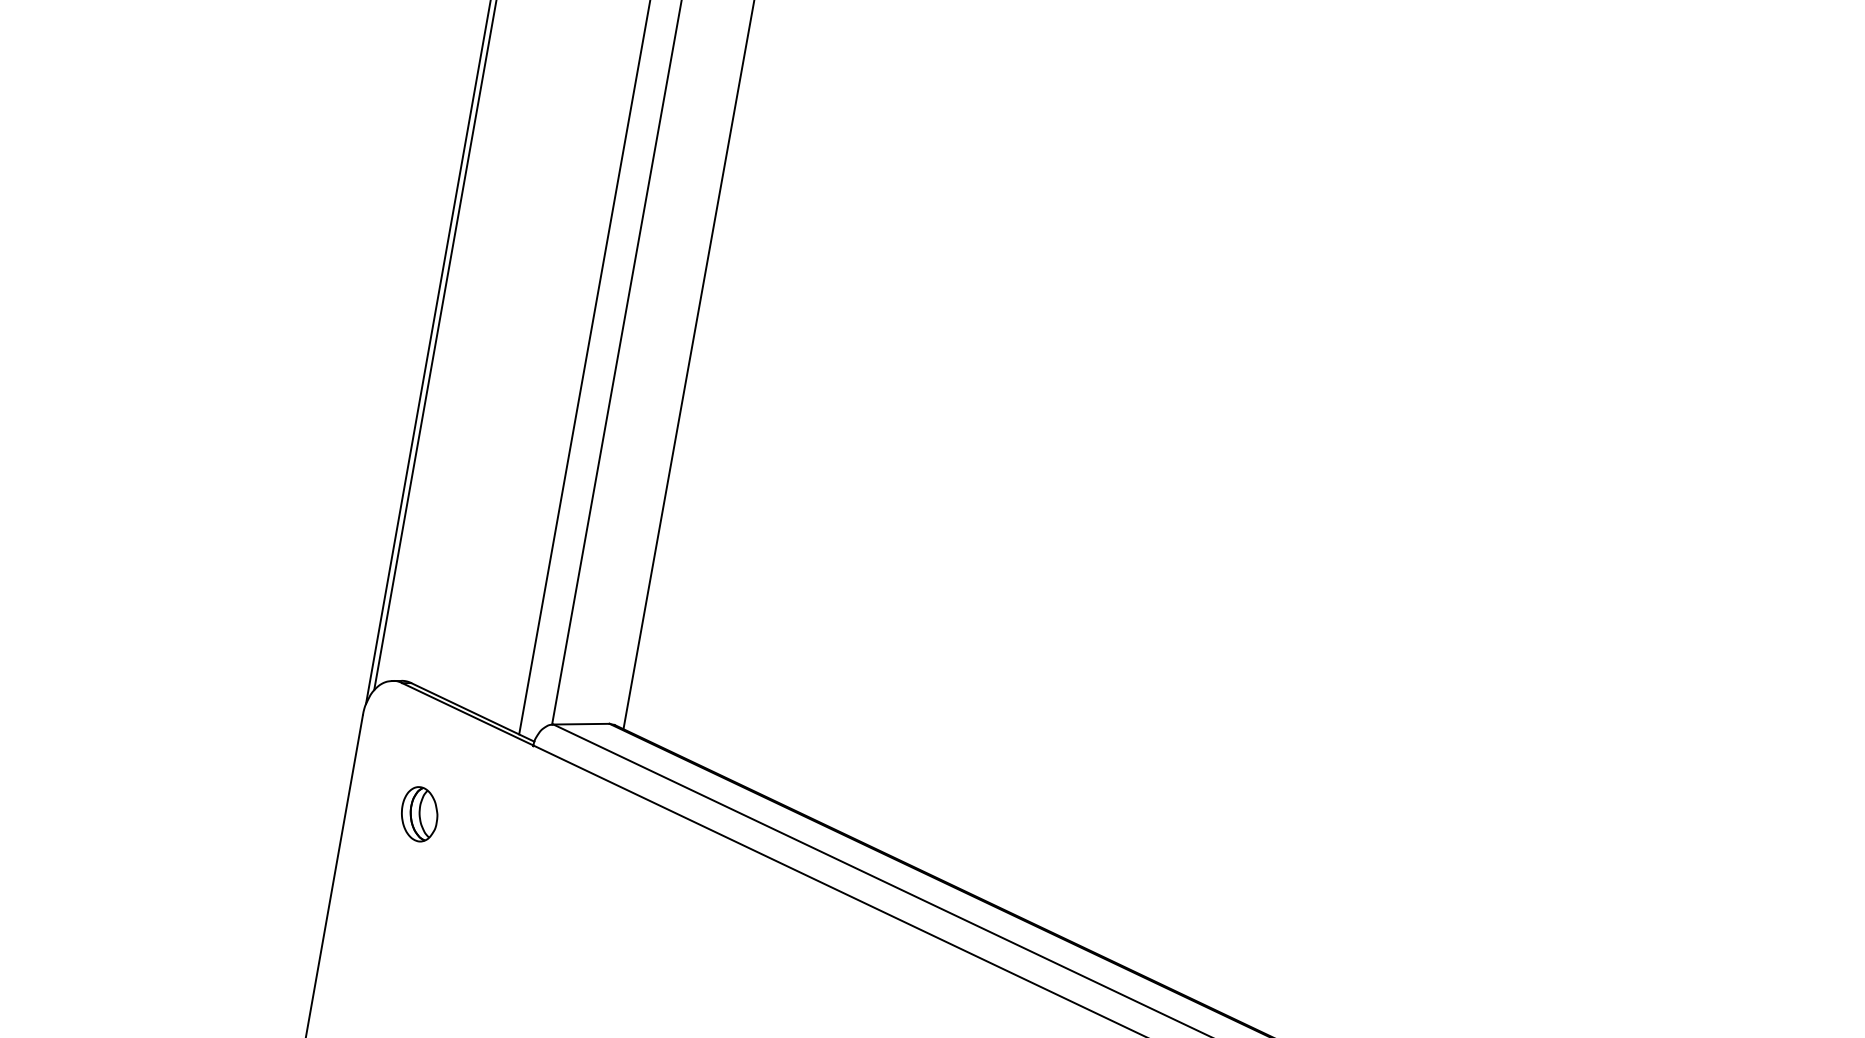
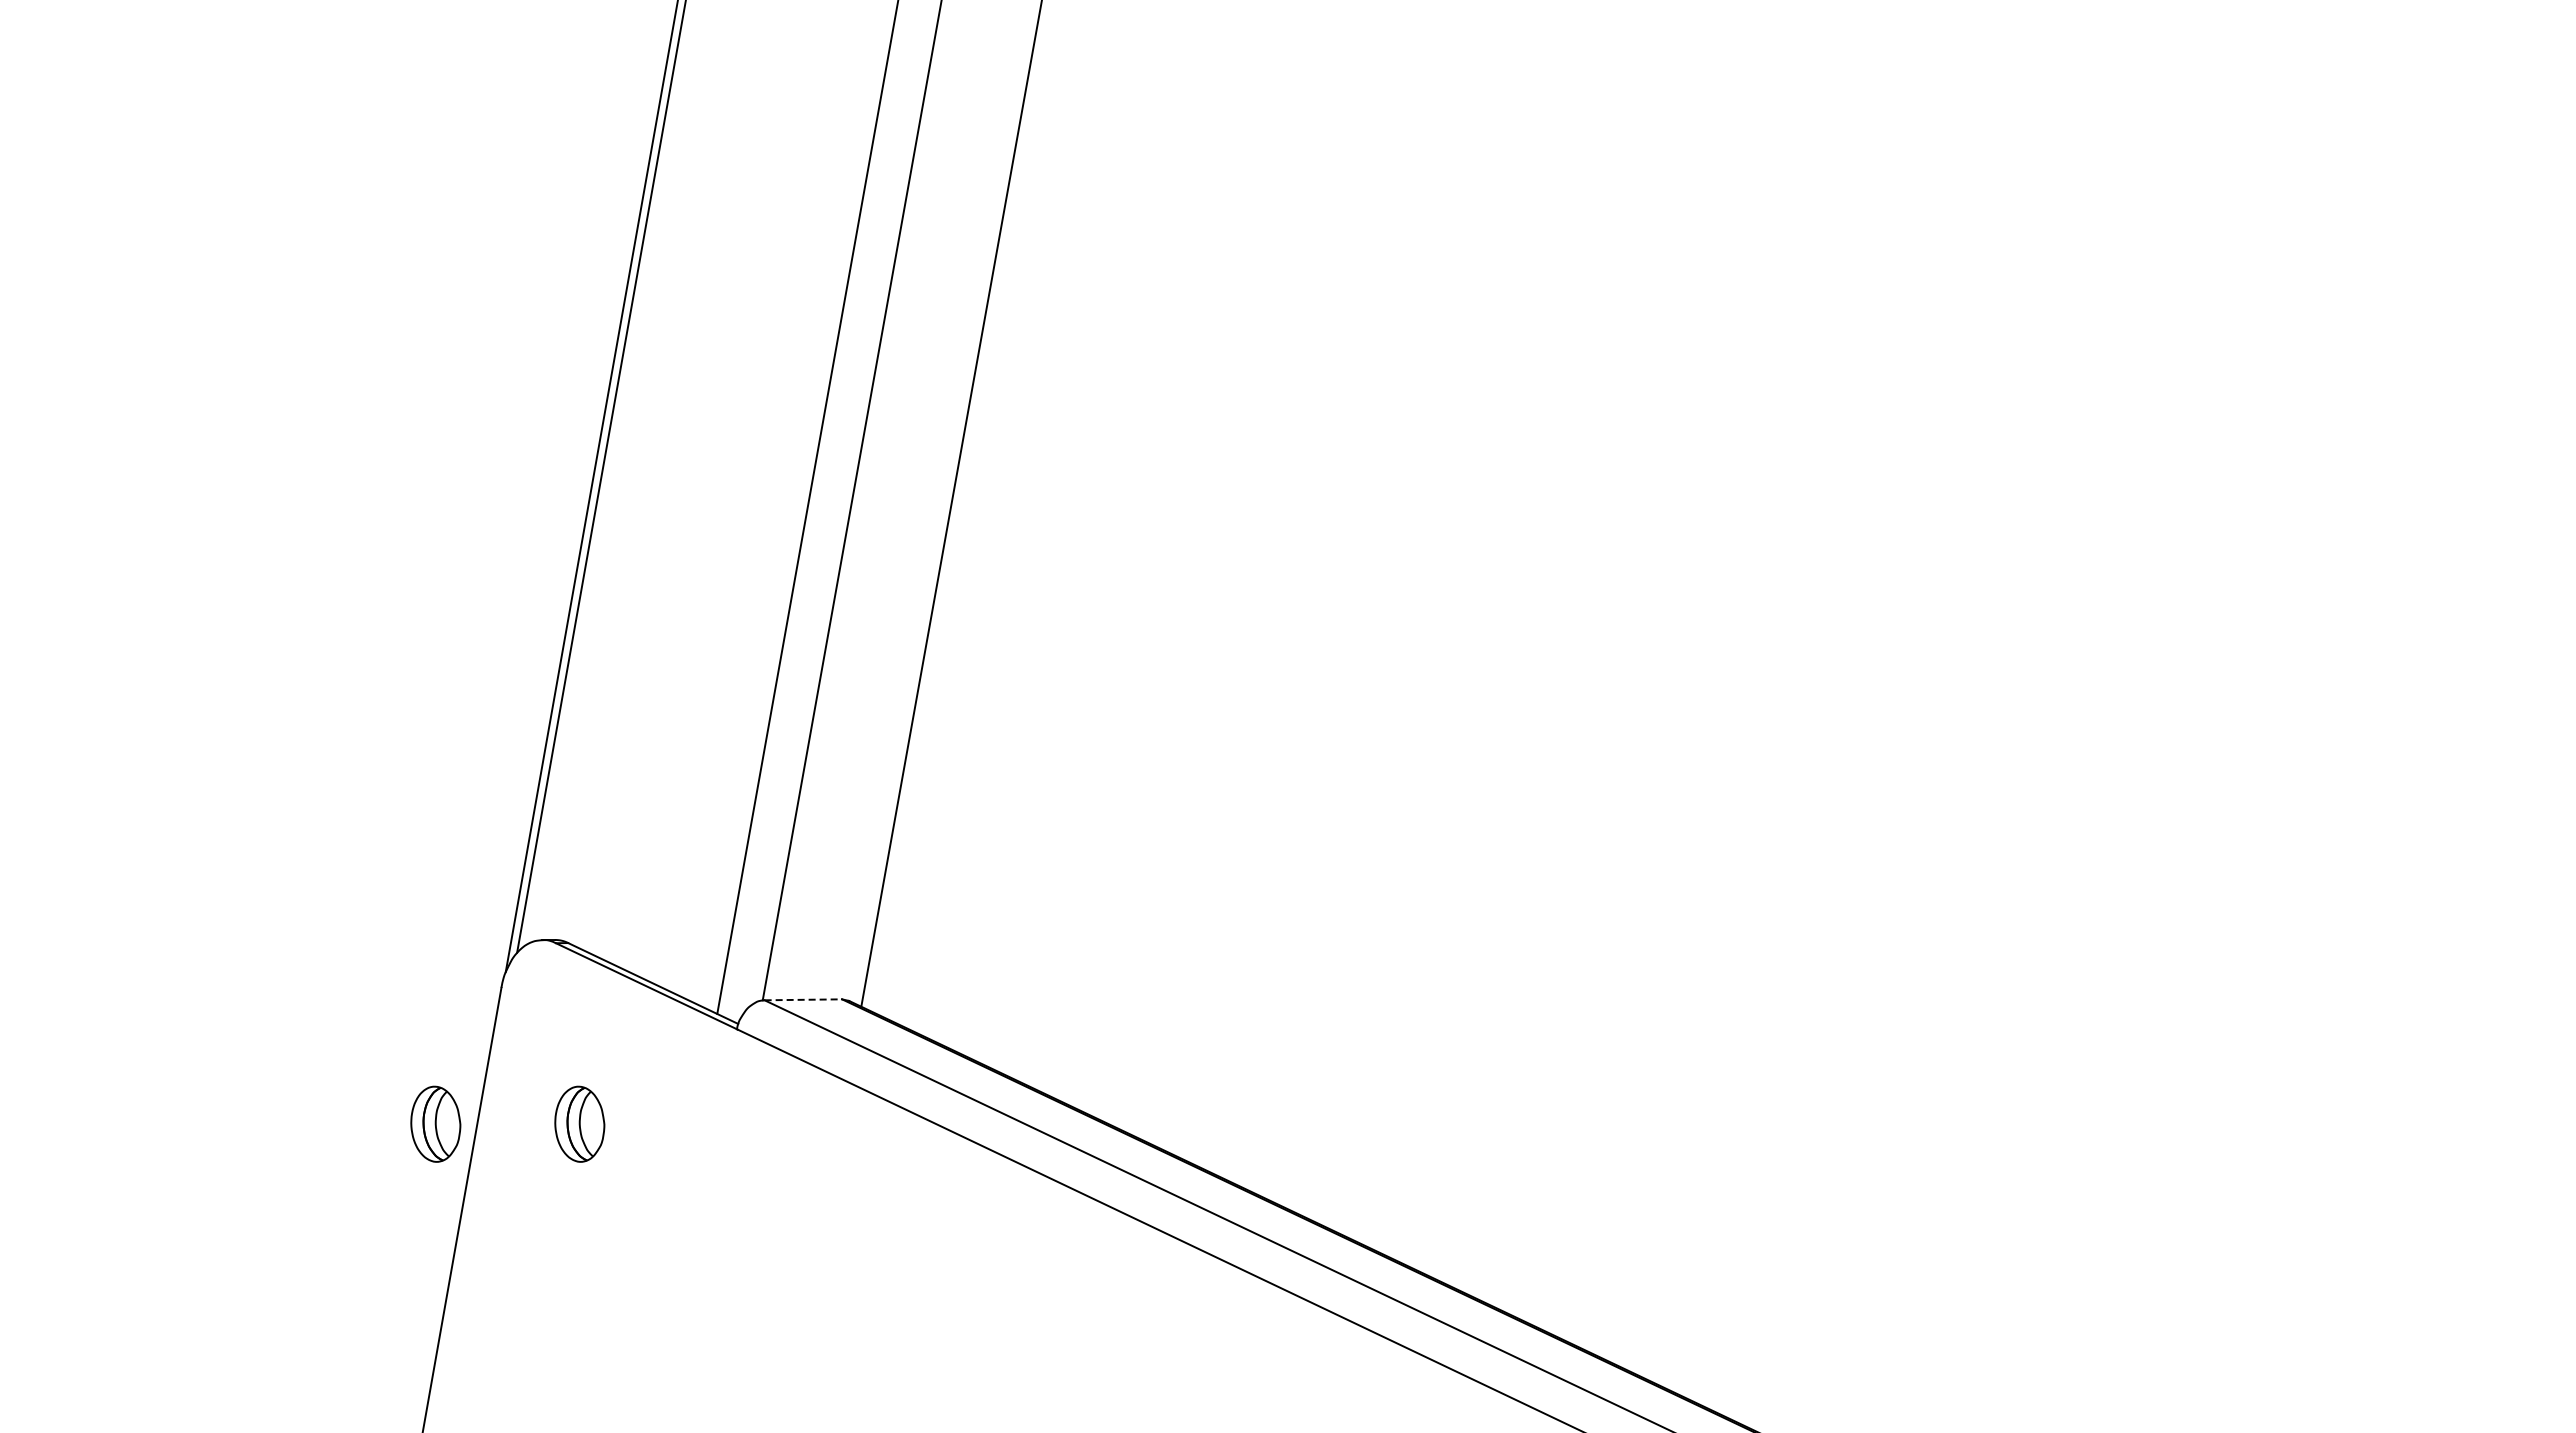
line: (581, 723) -> (803, 999), solid -> dashed
part: (315, 813) -> (435, 1123), added

